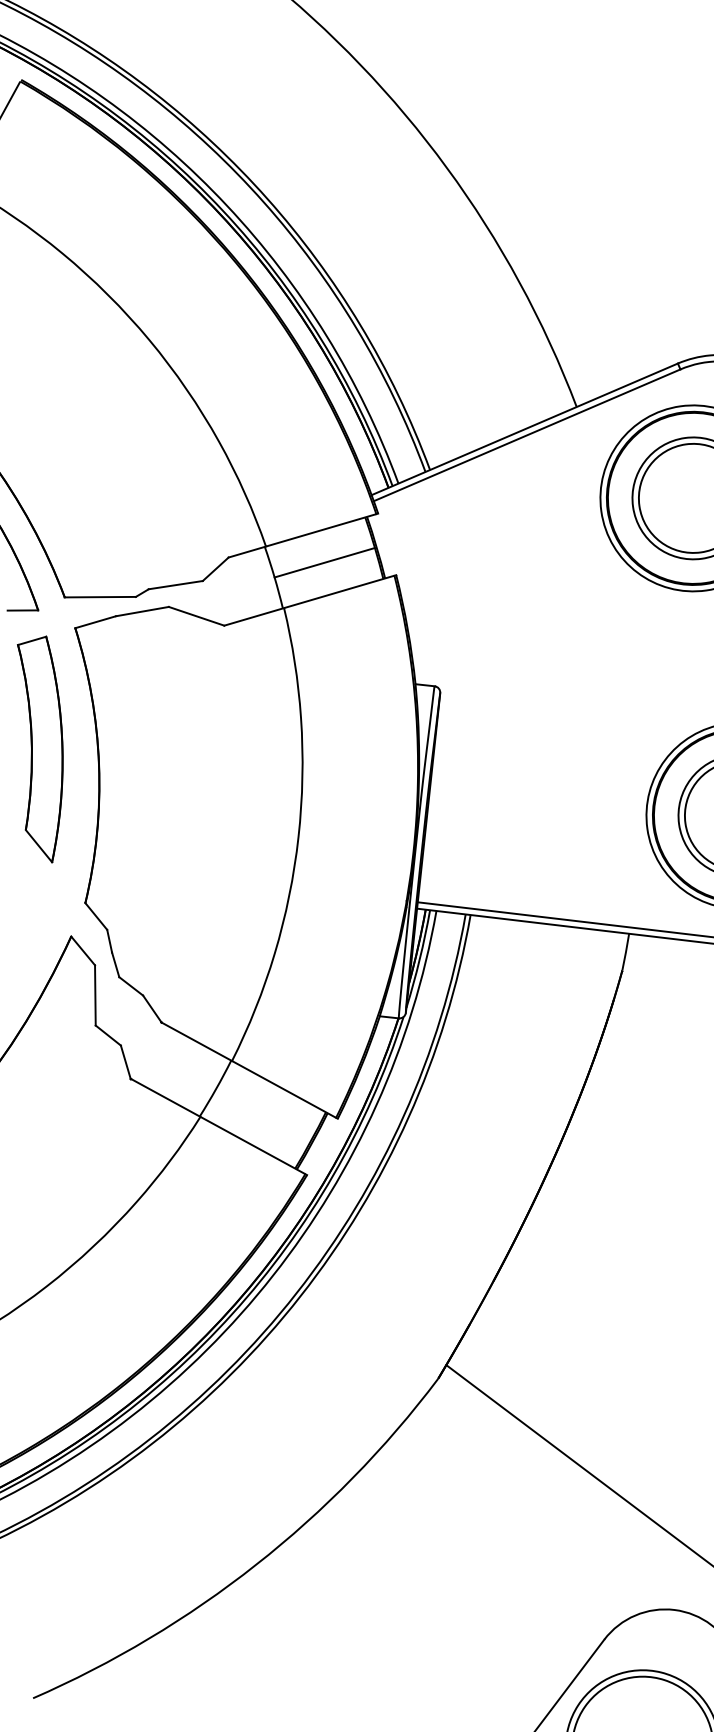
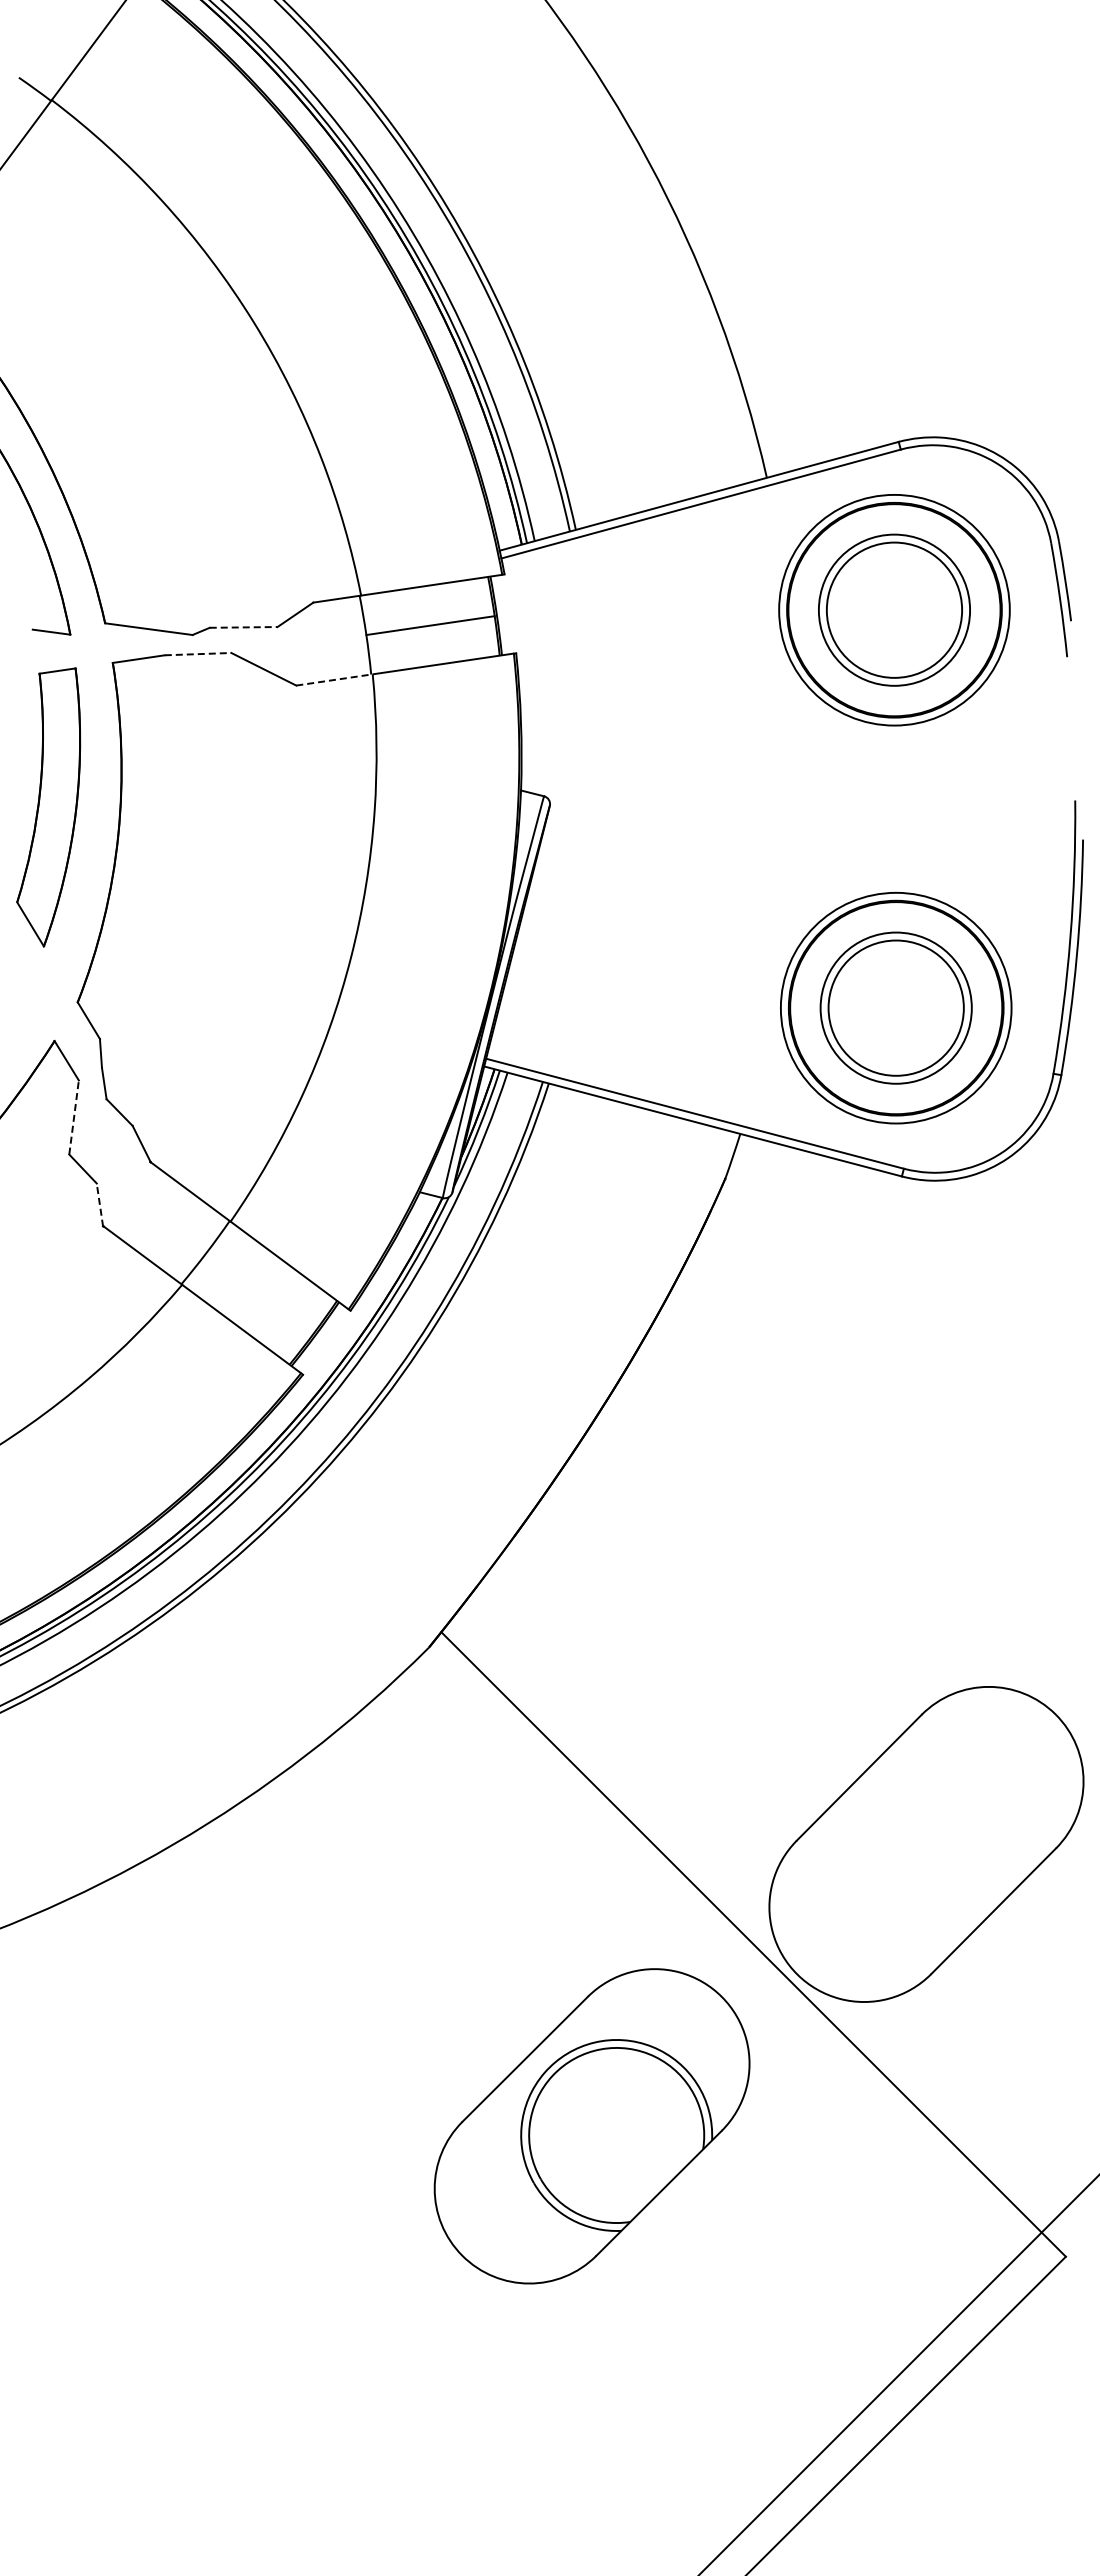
line: (175, 585) -> (243, 627), solid -> dashed
line: (142, 611) -> (198, 654), solid -> dashed
line: (254, 616) -> (334, 679), solid -> dashed
line: (95, 995) -> (74, 1117), solid -> dashed
line: (125, 1062) -> (99, 1205), solid -> dashed

